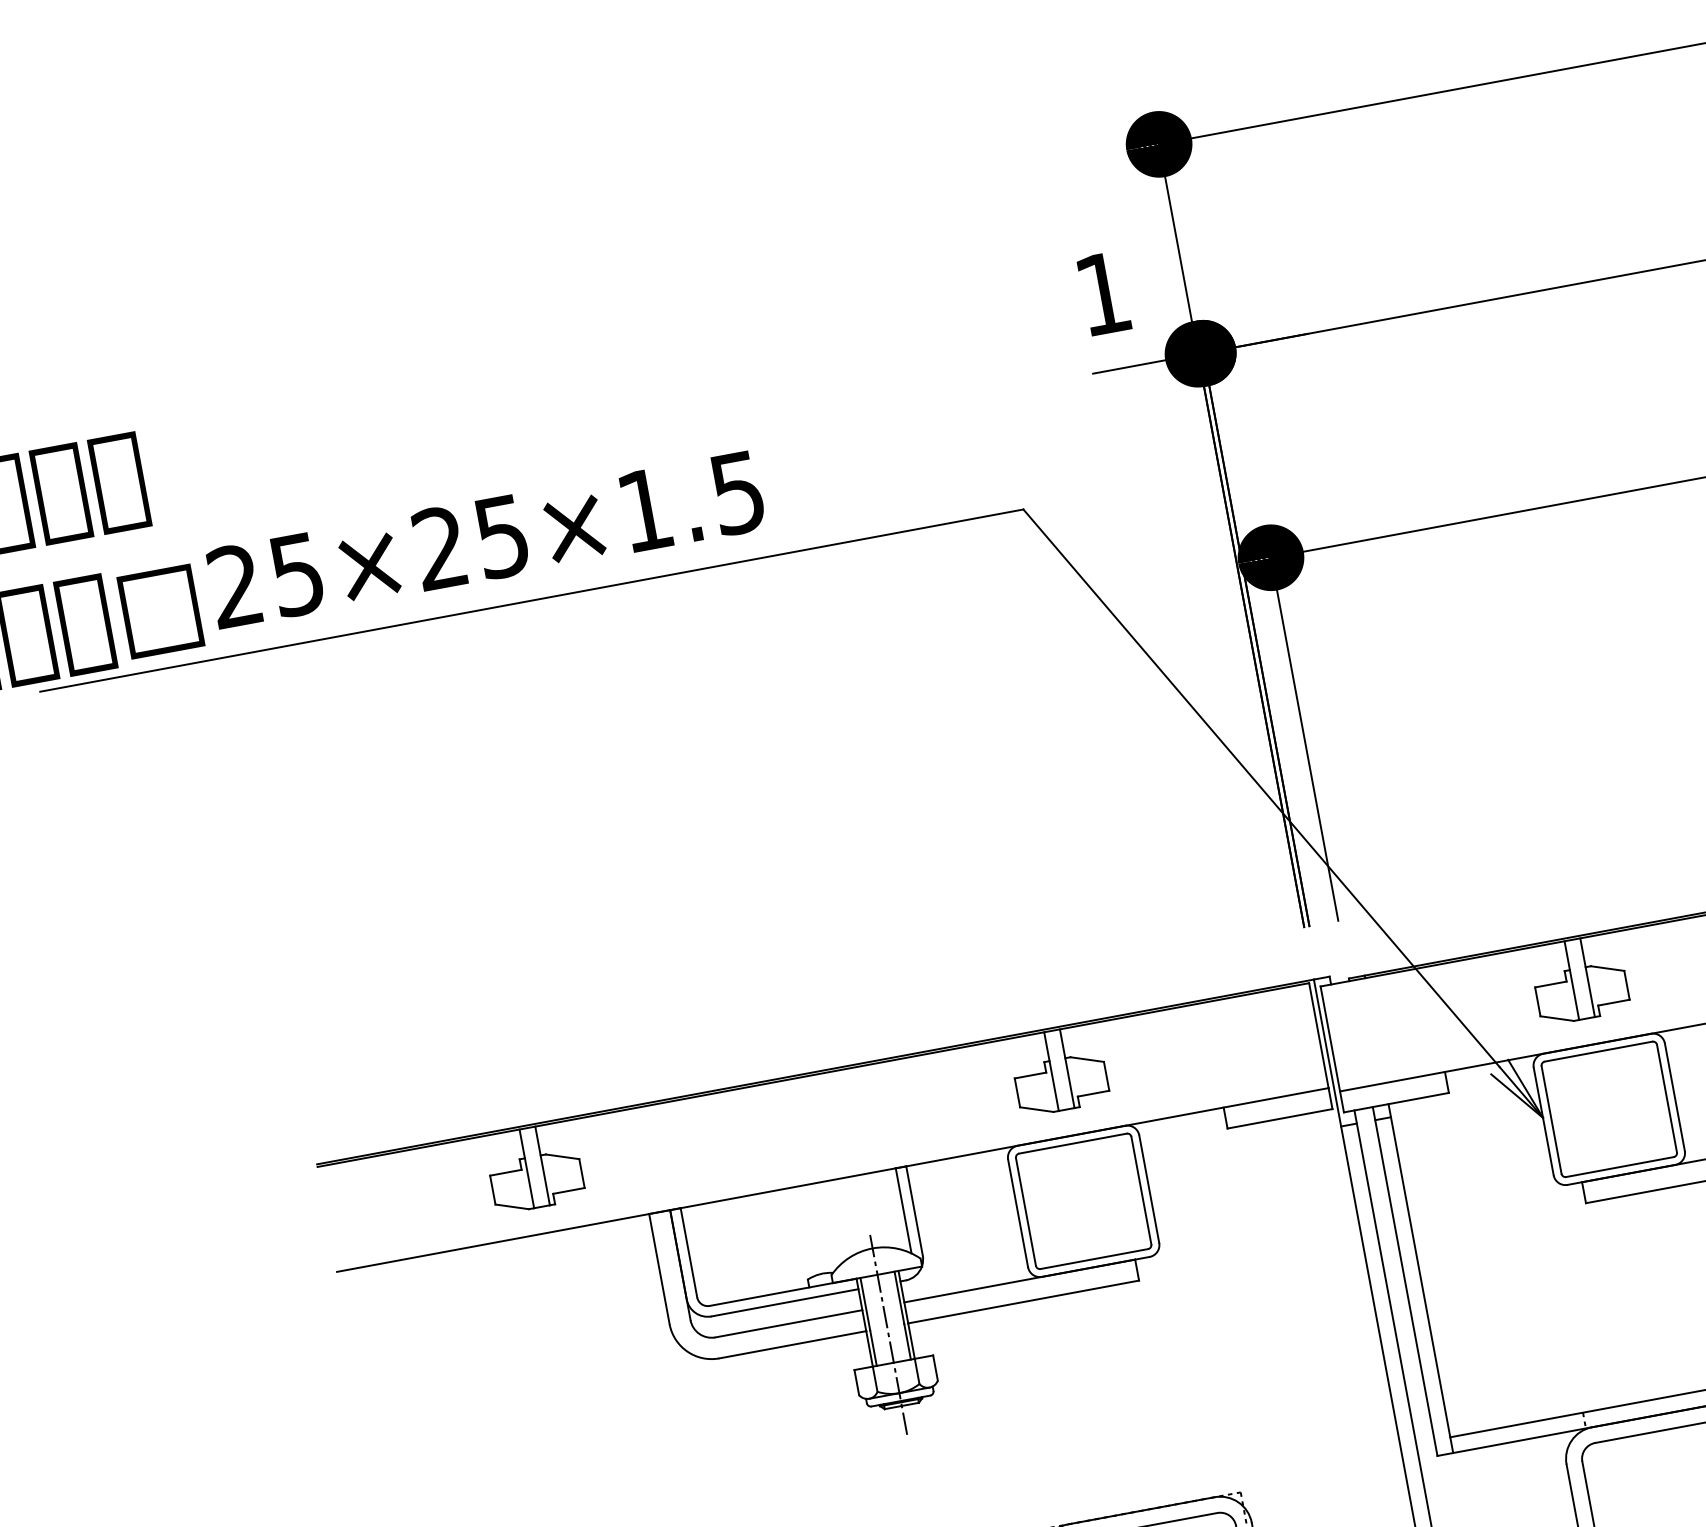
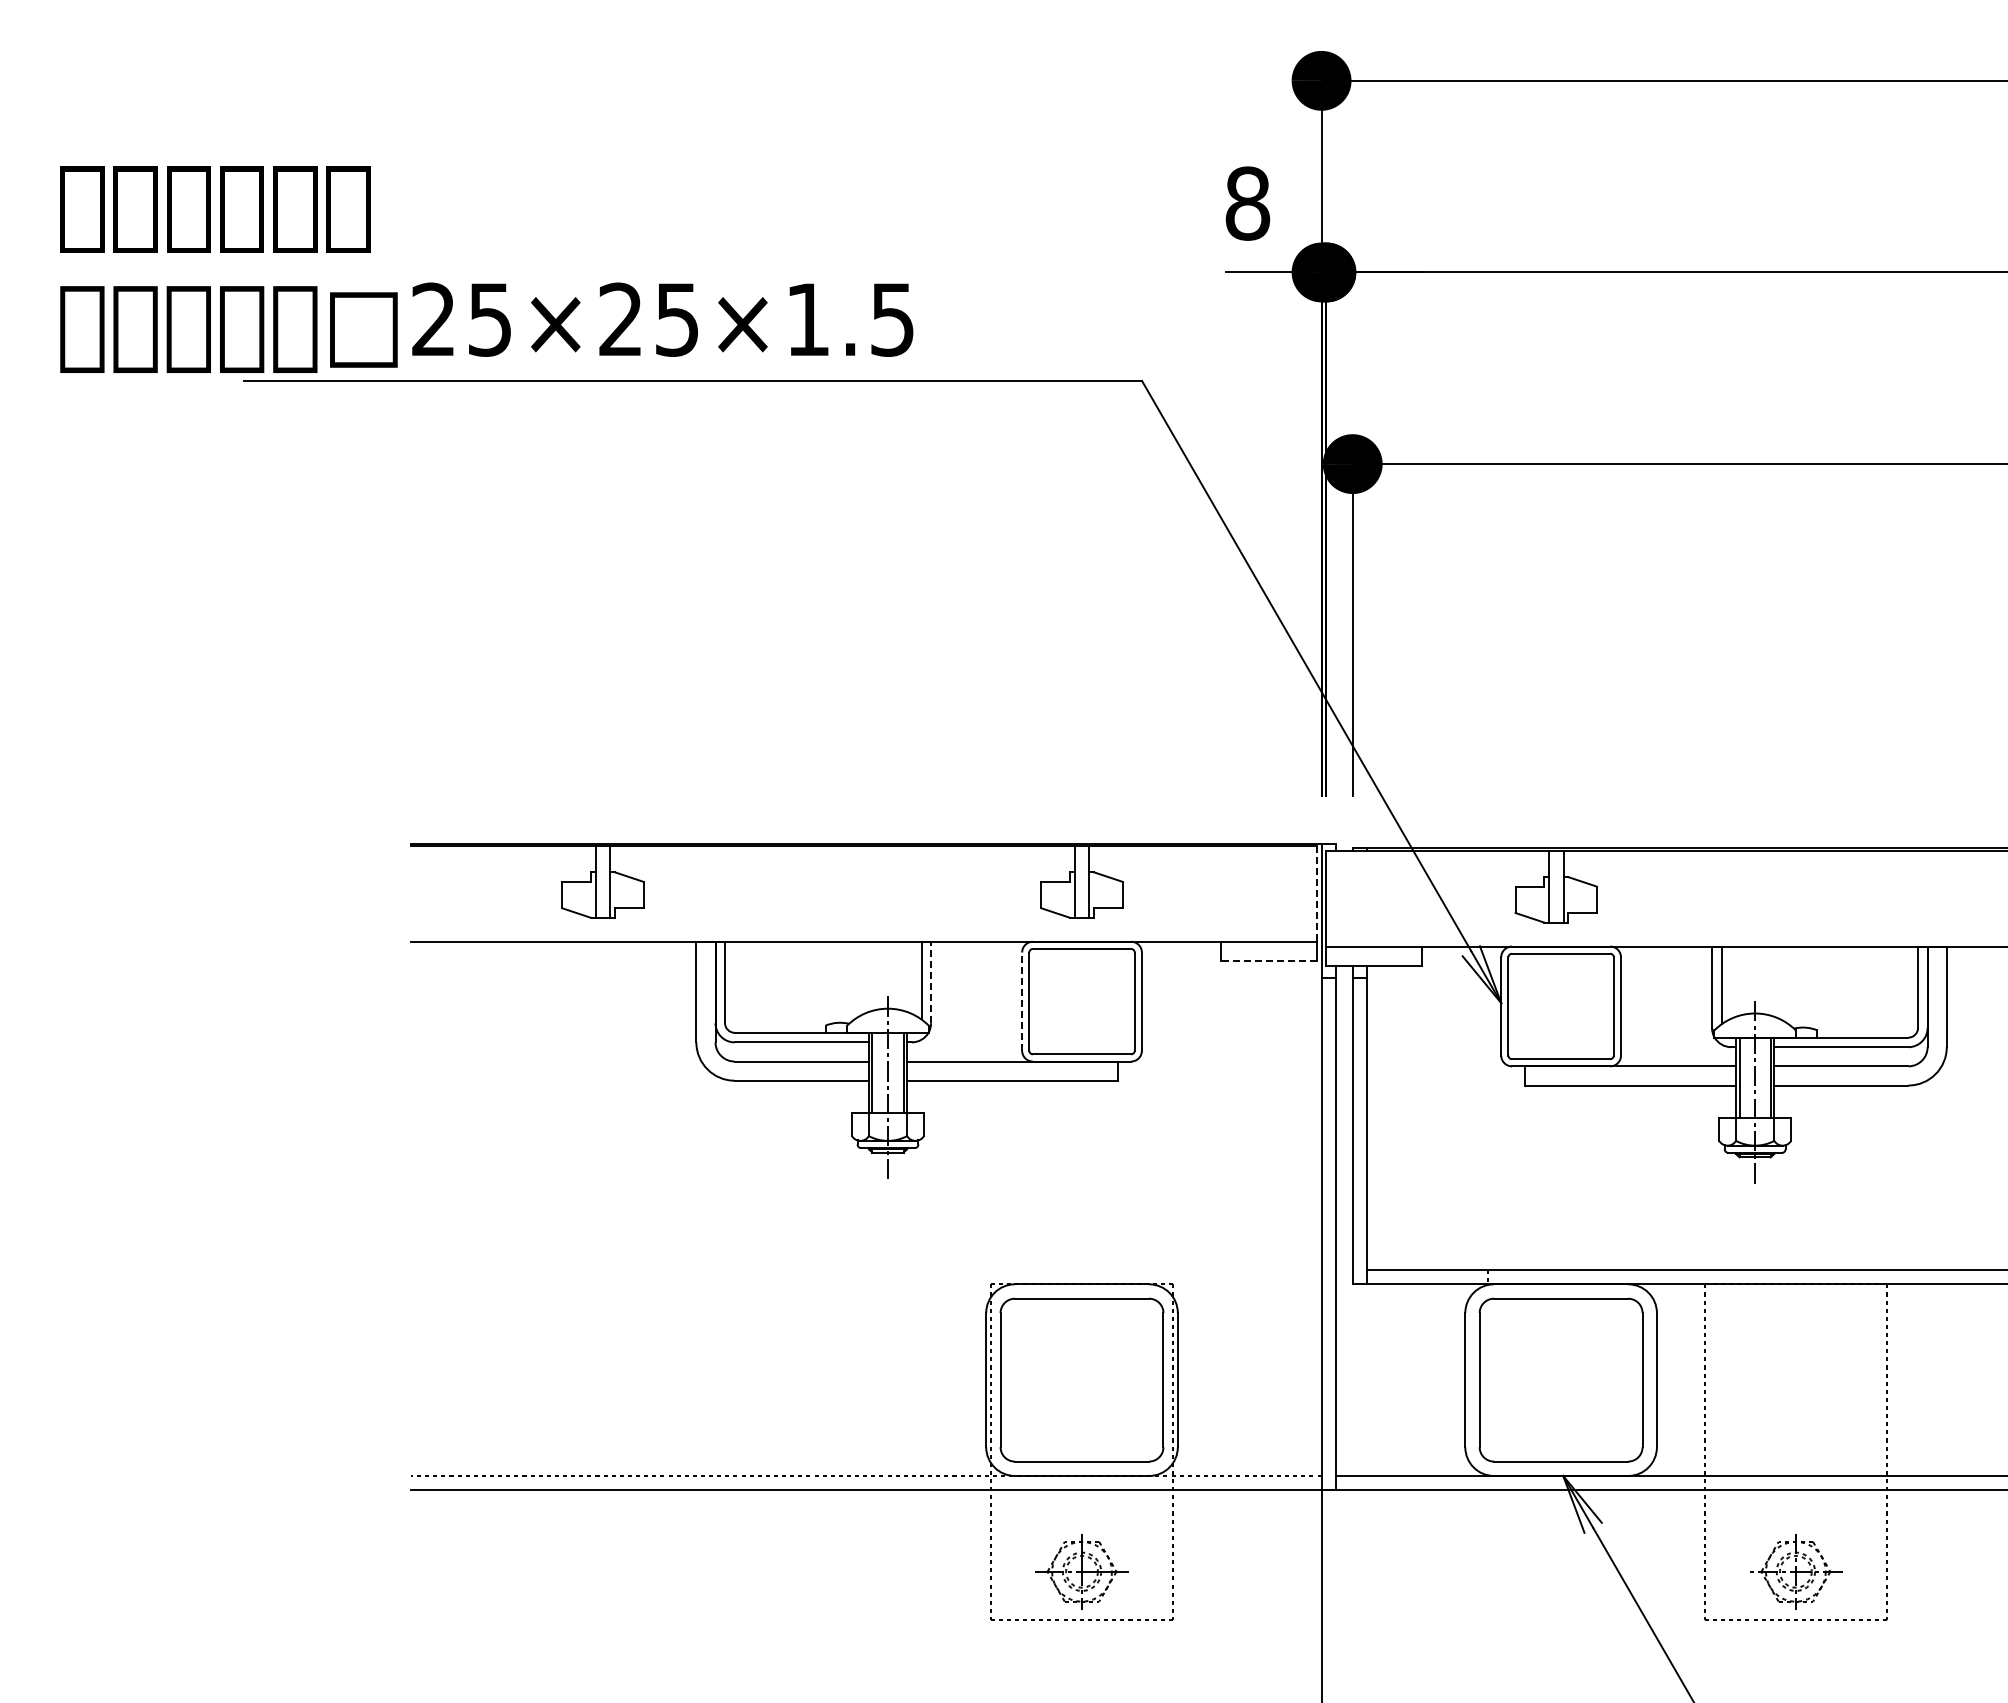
text: (1102, 293) -> (1247, 203), 1 -> 8
line: (1318, 1035) -> (1316, 893), solid -> dashed
line: (1279, 1118) -> (1268, 960), solid -> dashed
line: (914, 1210) -> (931, 982), solid -> dashed
line: (1018, 1213) -> (1022, 1001), solid -> dashed

